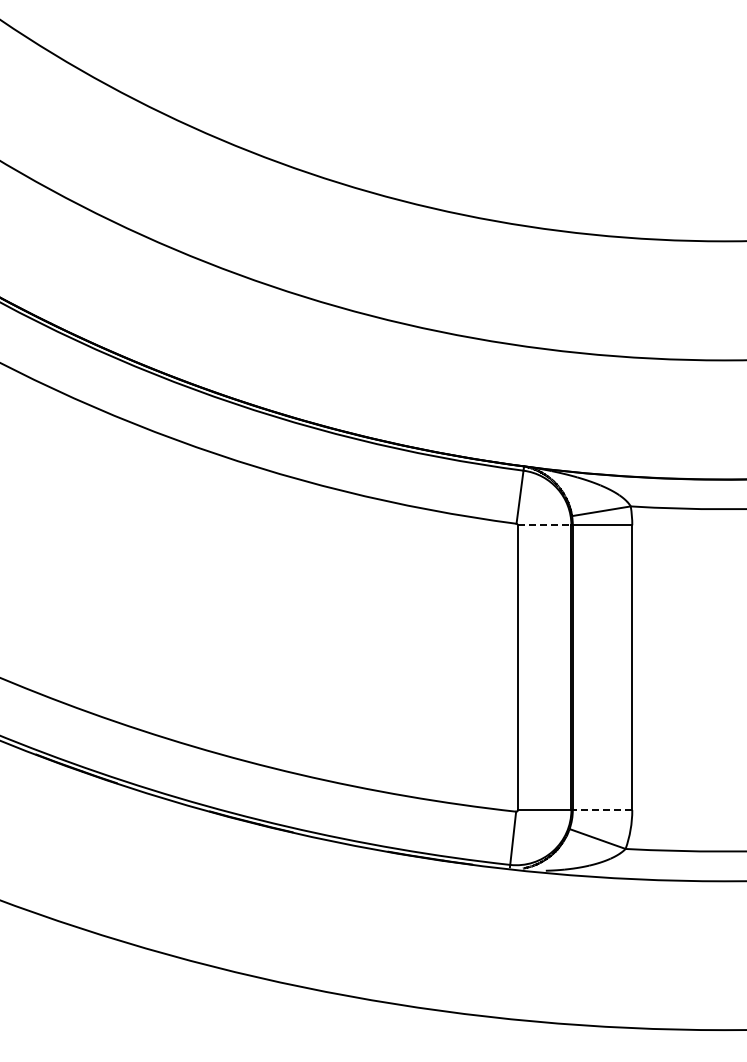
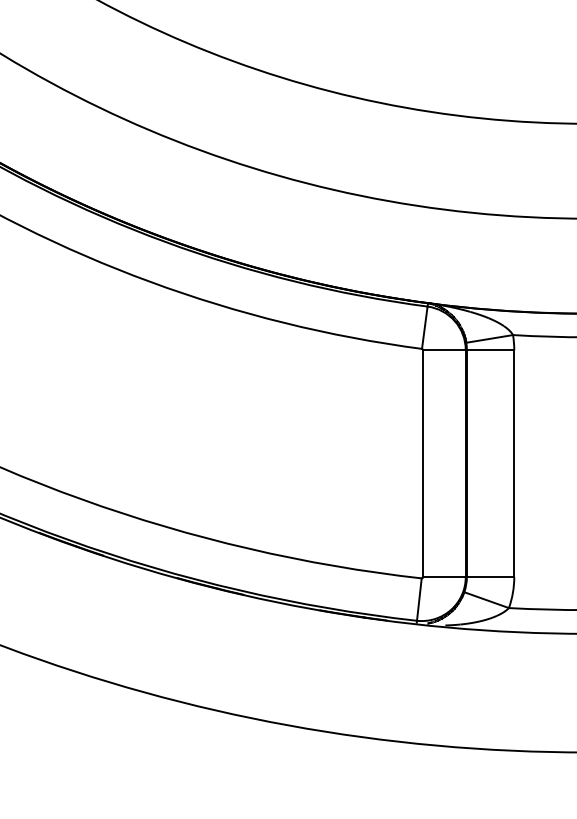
line: (544, 525) -> (444, 350), dashed -> solid
line: (602, 810) -> (490, 577), dashed -> solid

